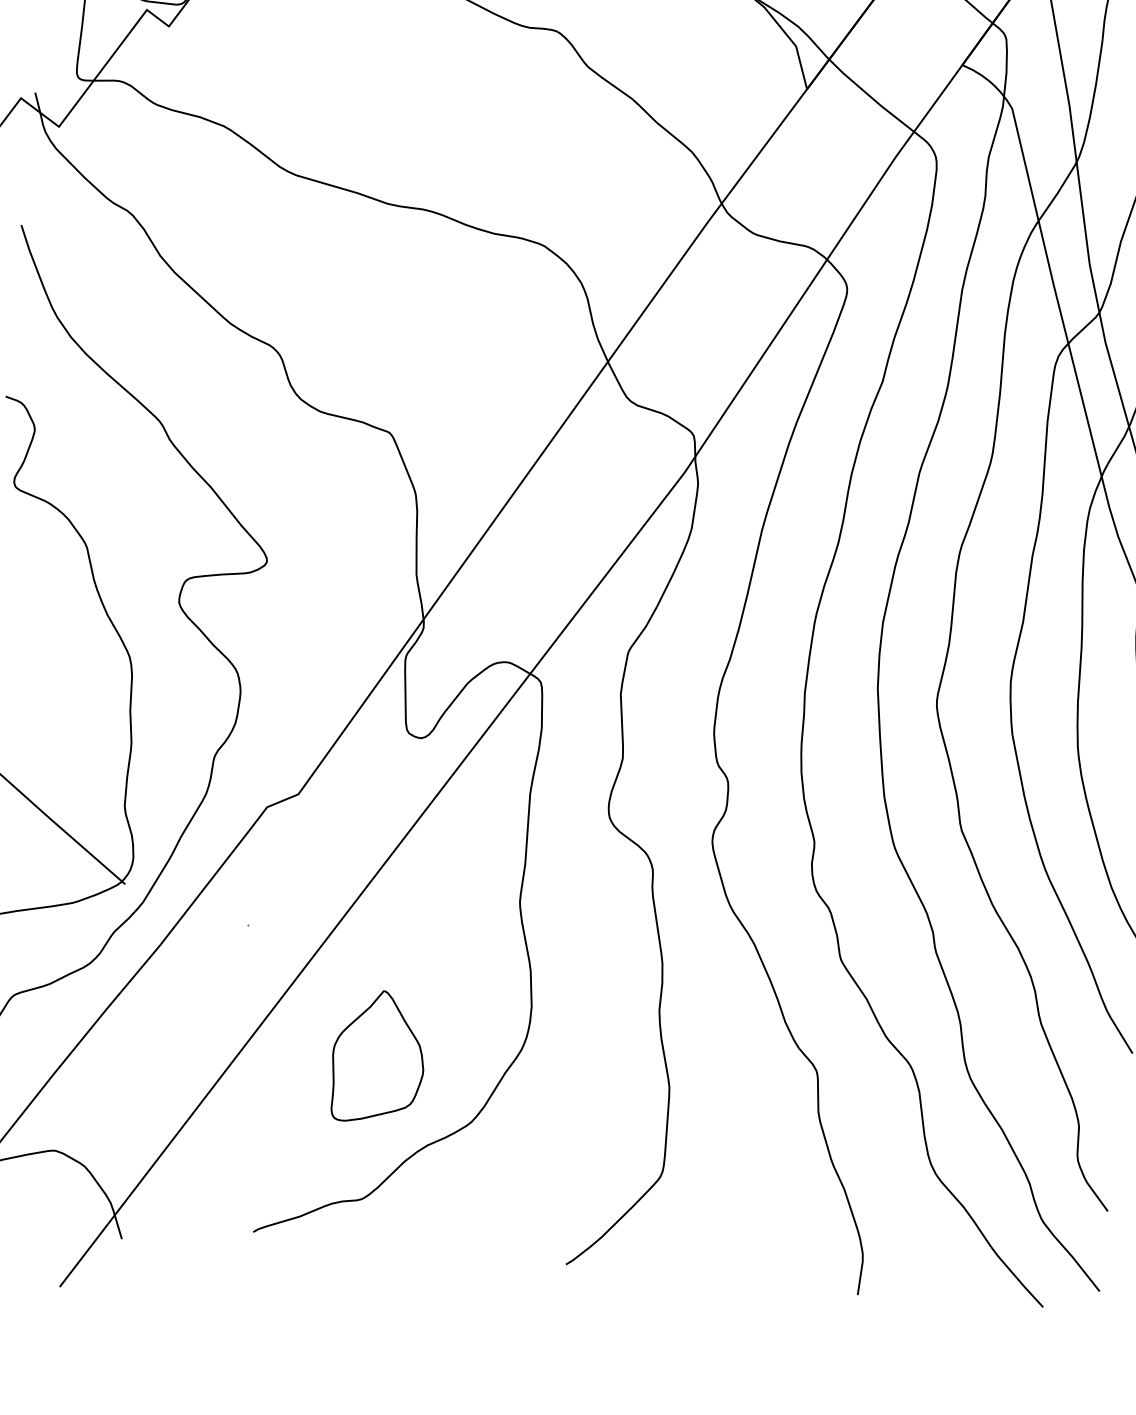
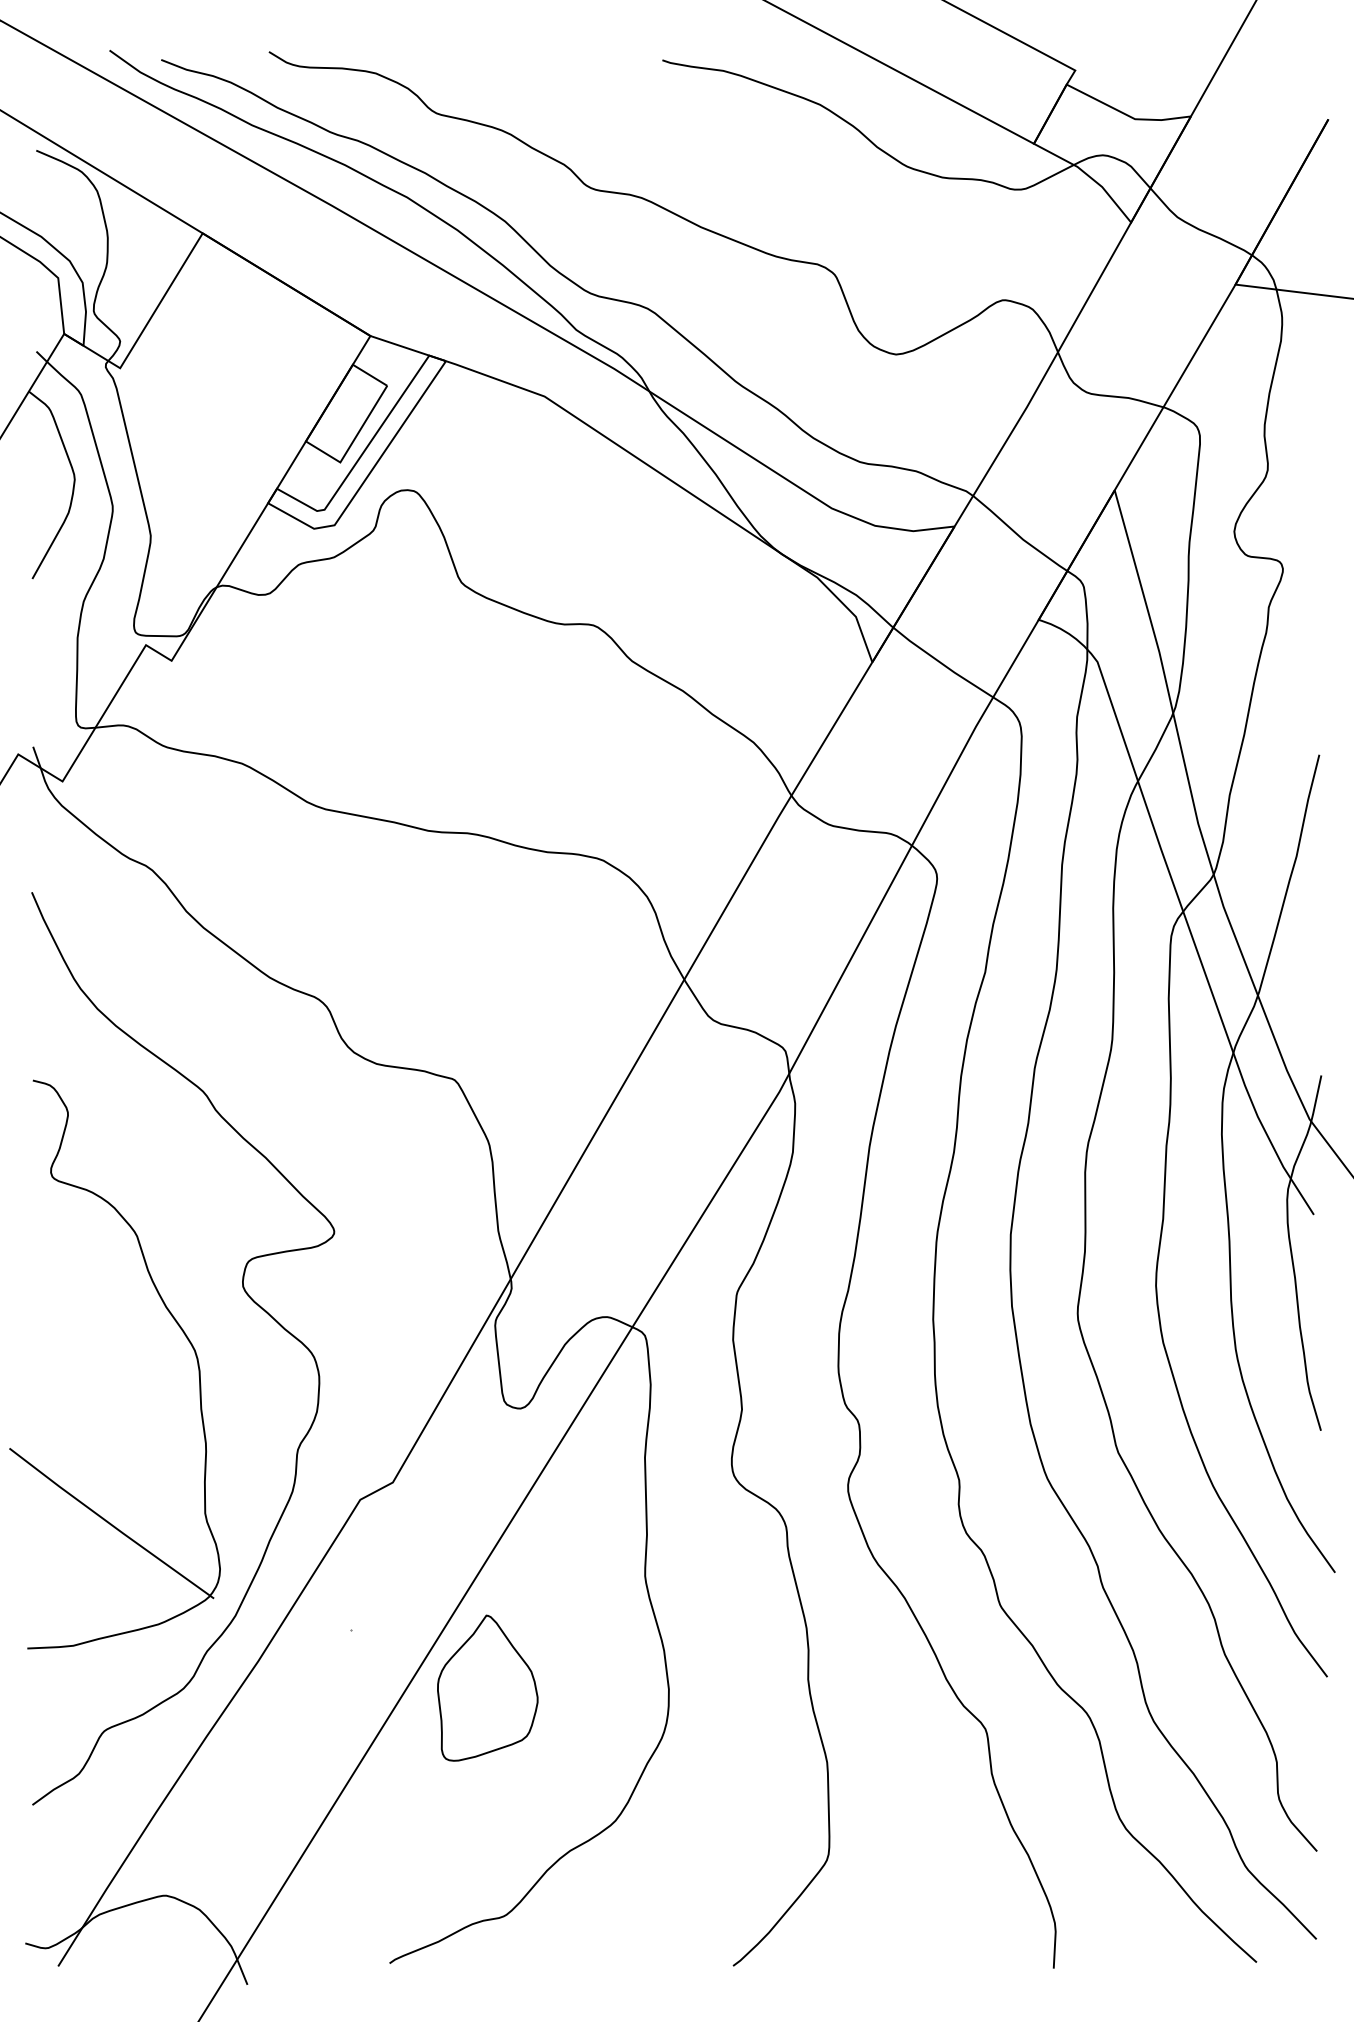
part: (378, 1056) -> (487, 1687), moved

